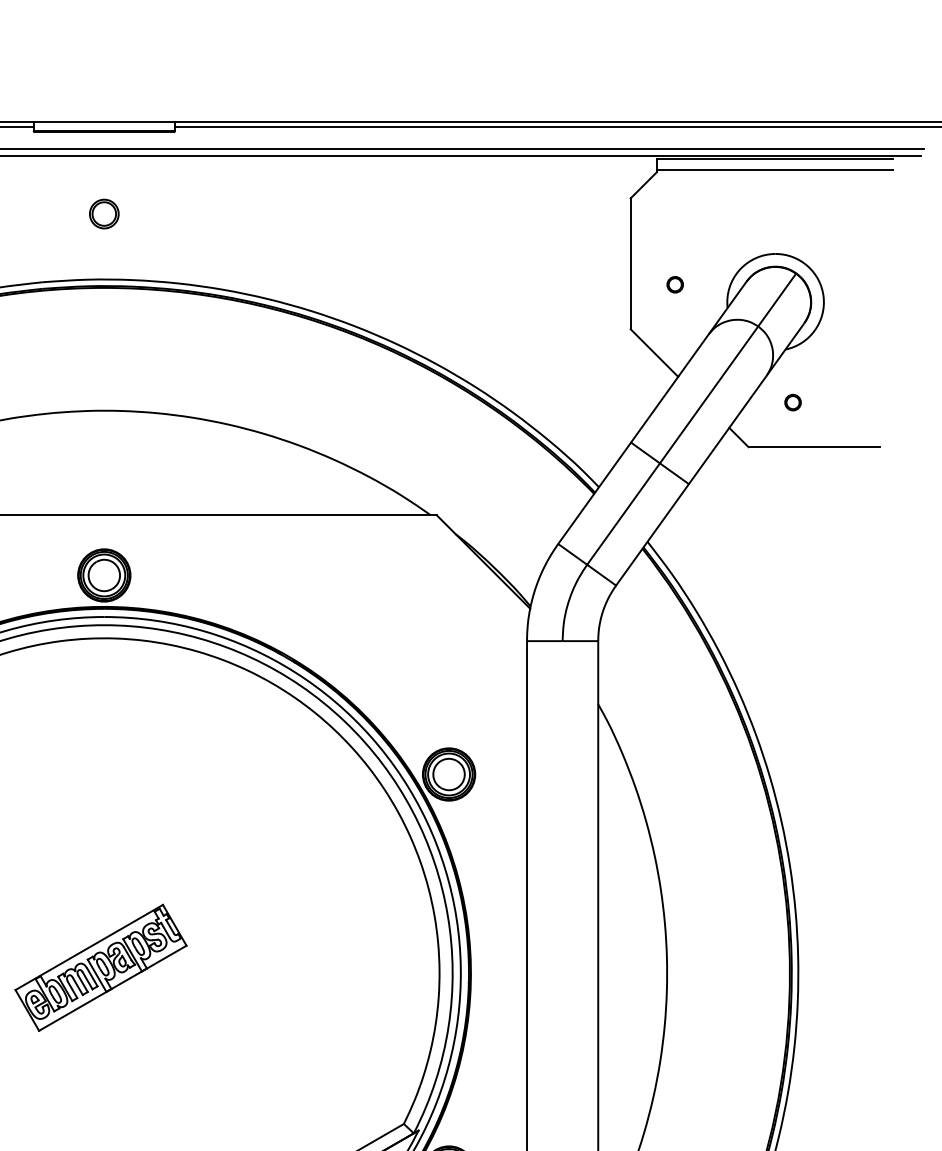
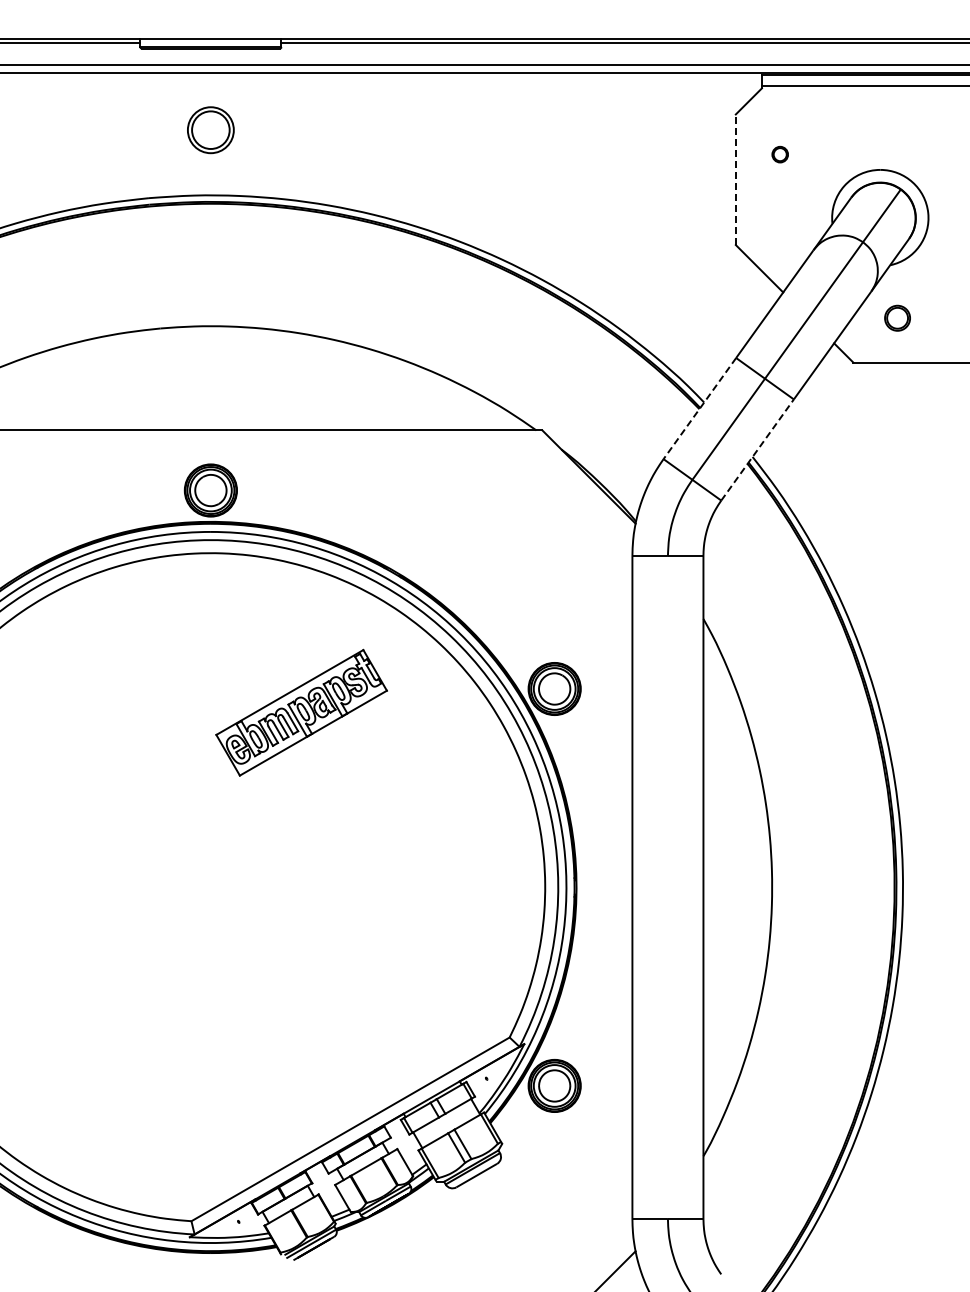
part: (103, 213) -> (210, 129), size x1.6
line: (630, 263) -> (735, 179), solid -> dashed
part: (674, 284) -> (779, 154), moved
circle: (792, 401) -> (897, 317), size x1.6
line: (594, 493) -> (699, 408), solid -> dashed
line: (652, 534) -> (757, 449), solid -> dashed
part: (100, 967) -> (301, 712), moved

